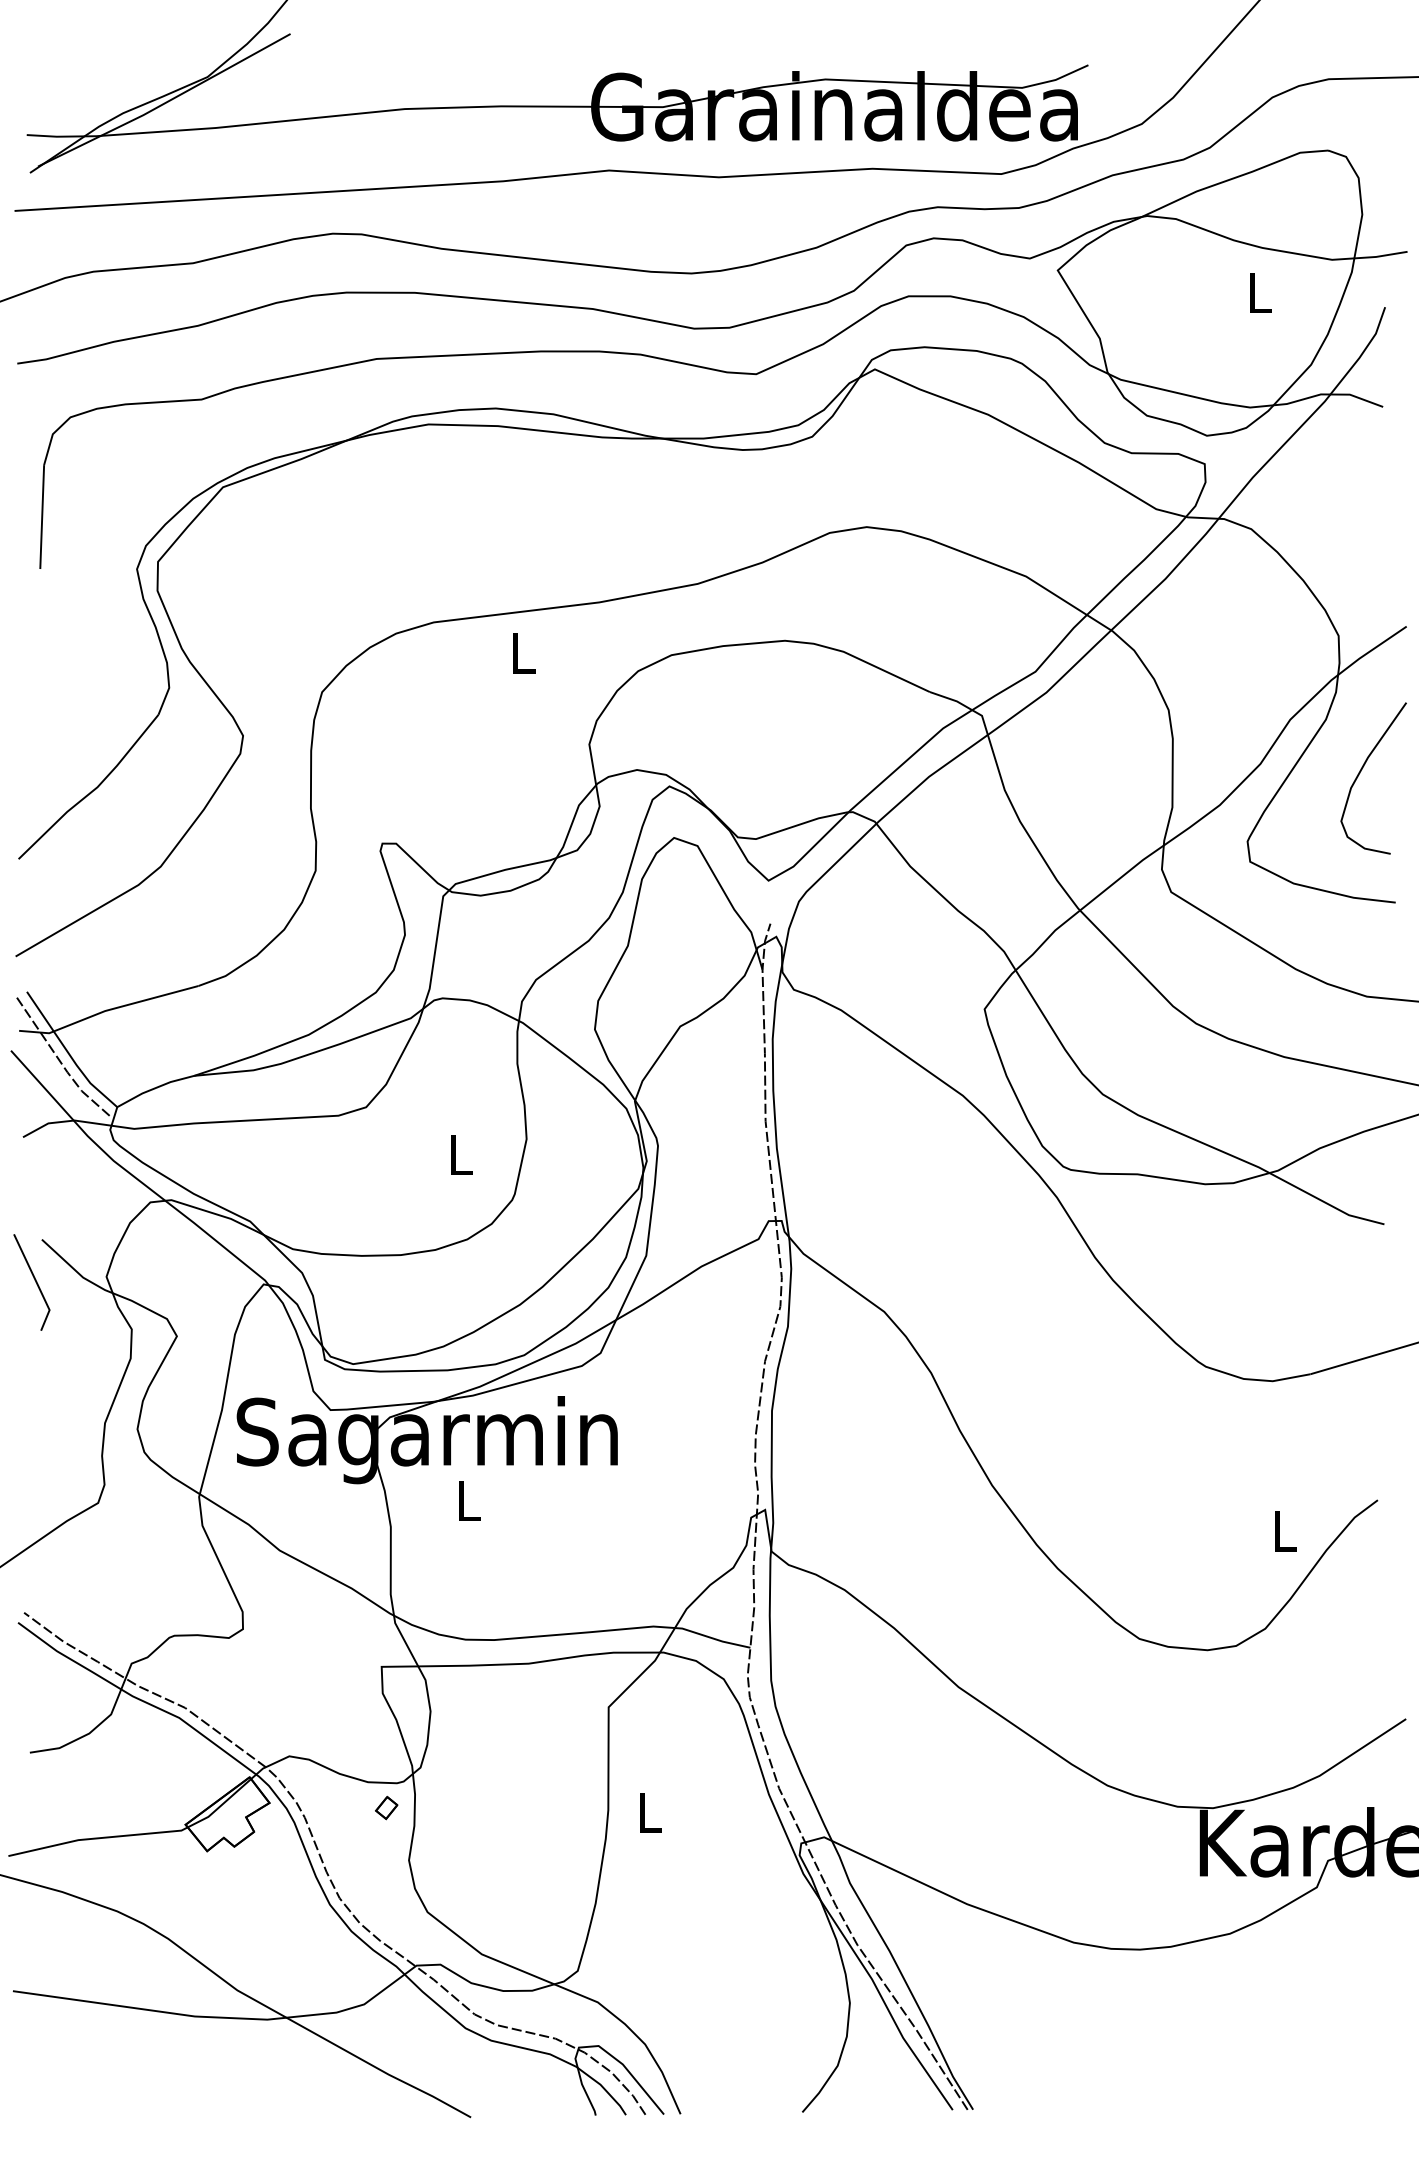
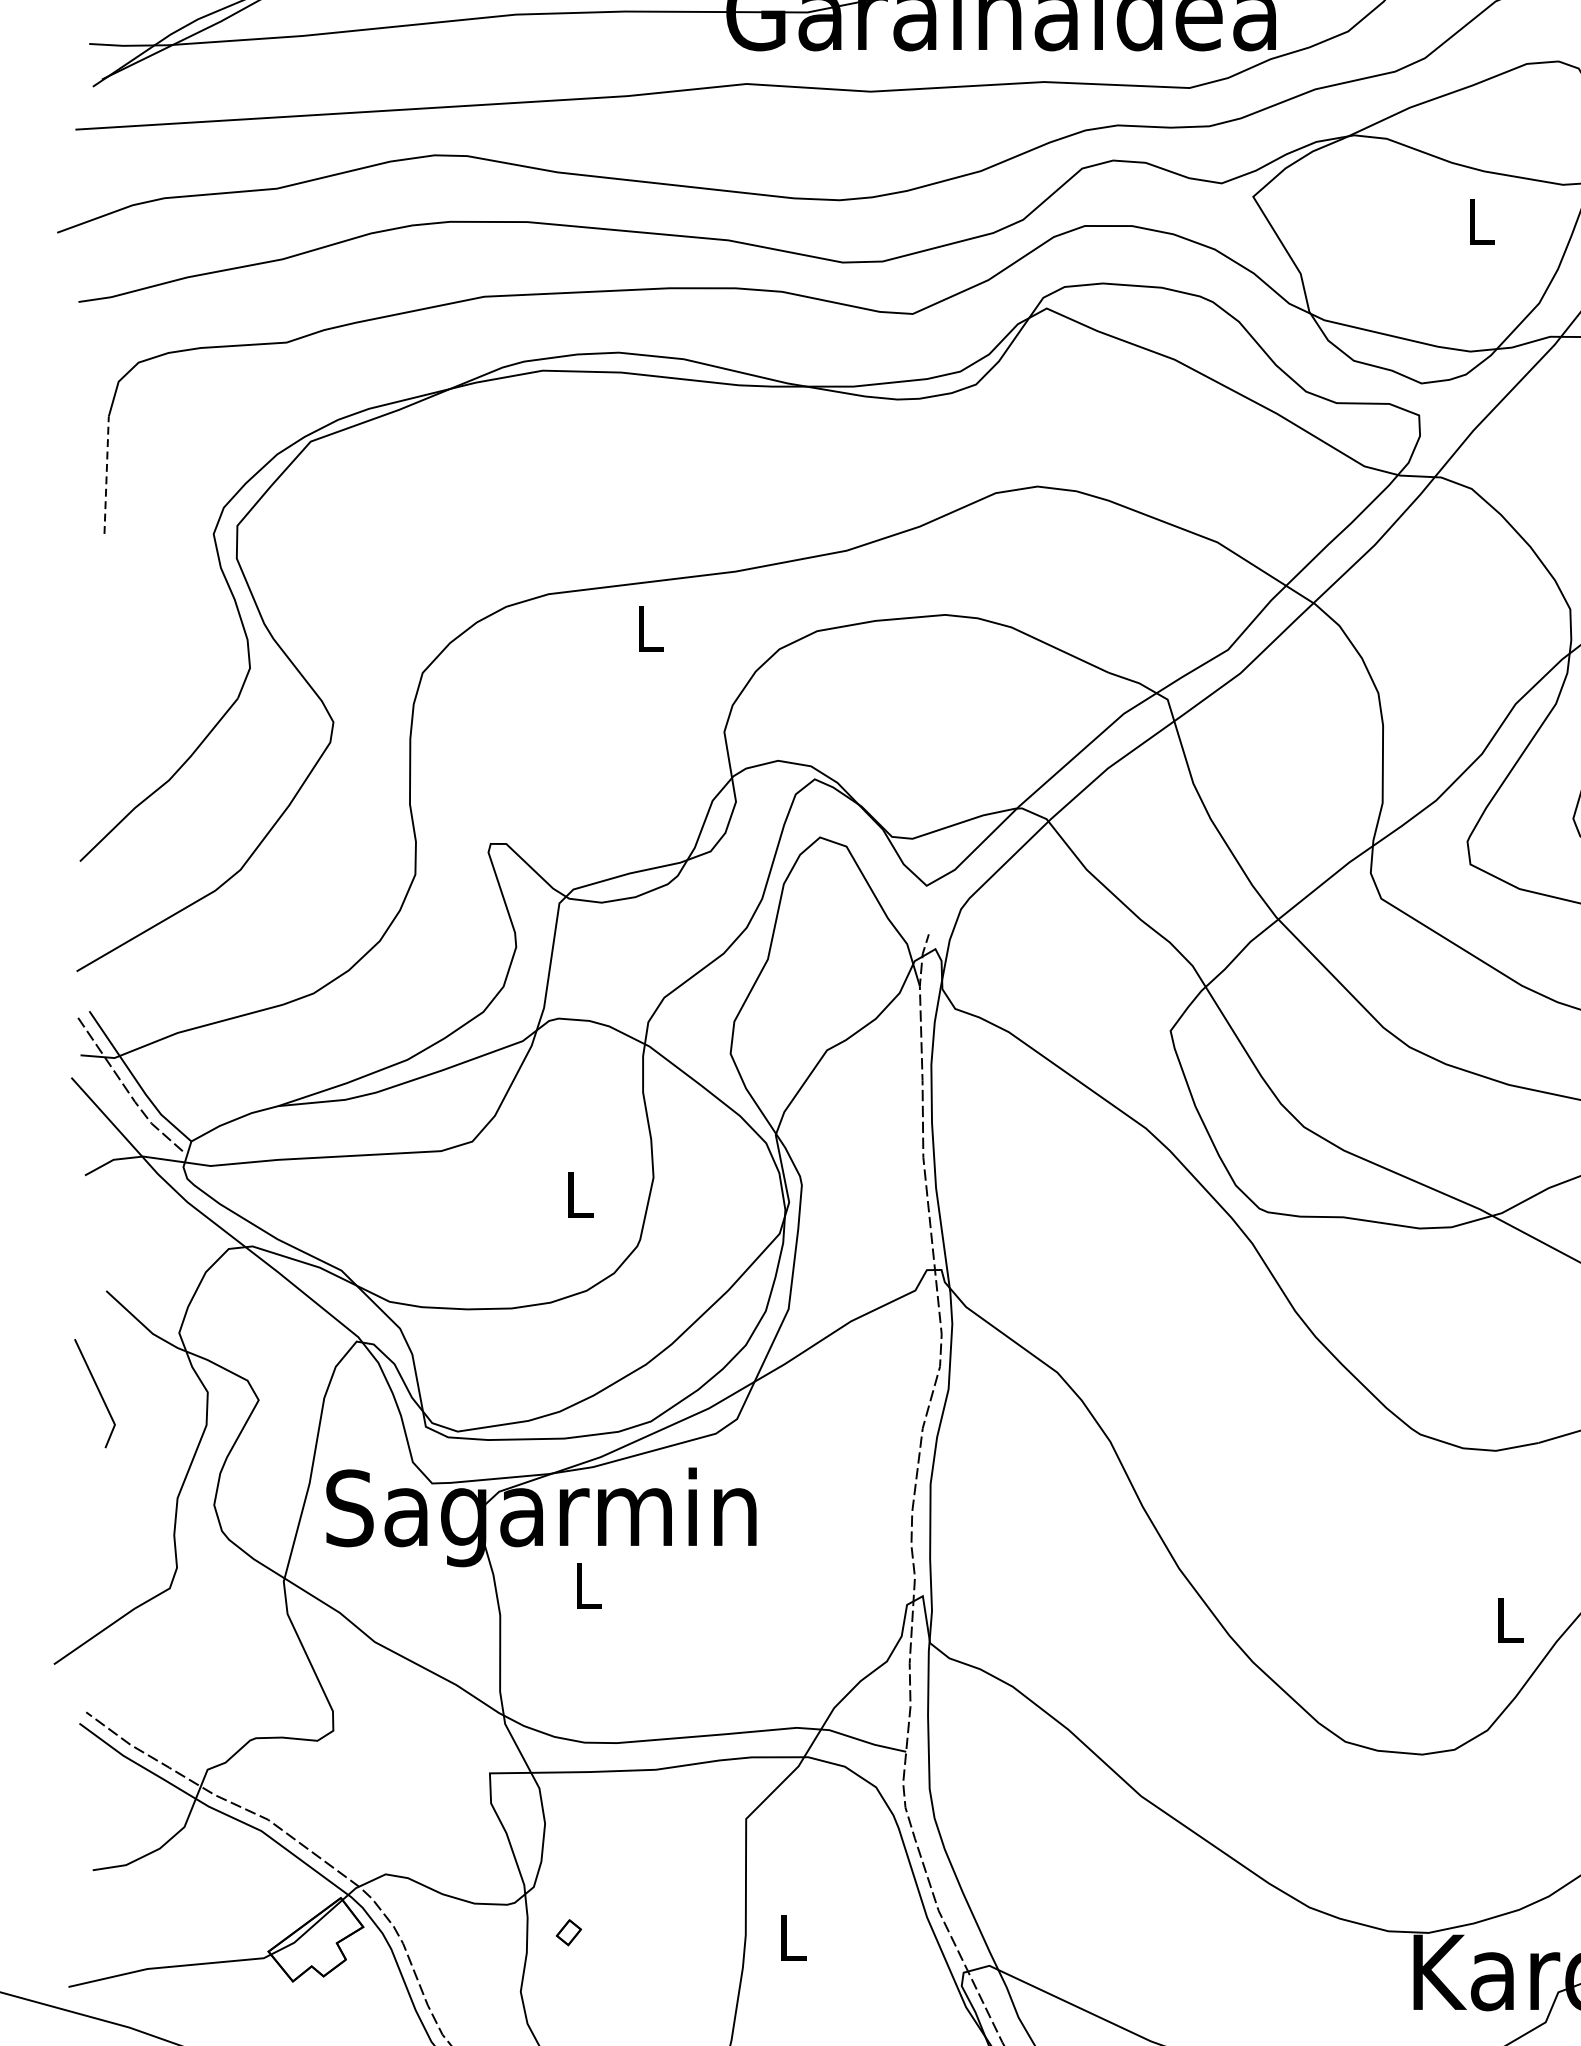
line: (42, 517) -> (106, 475), solid -> dashed
line: (34, 1280) -> (97, 1391), moved
part: (386, 1807) -> (568, 1932), moved

